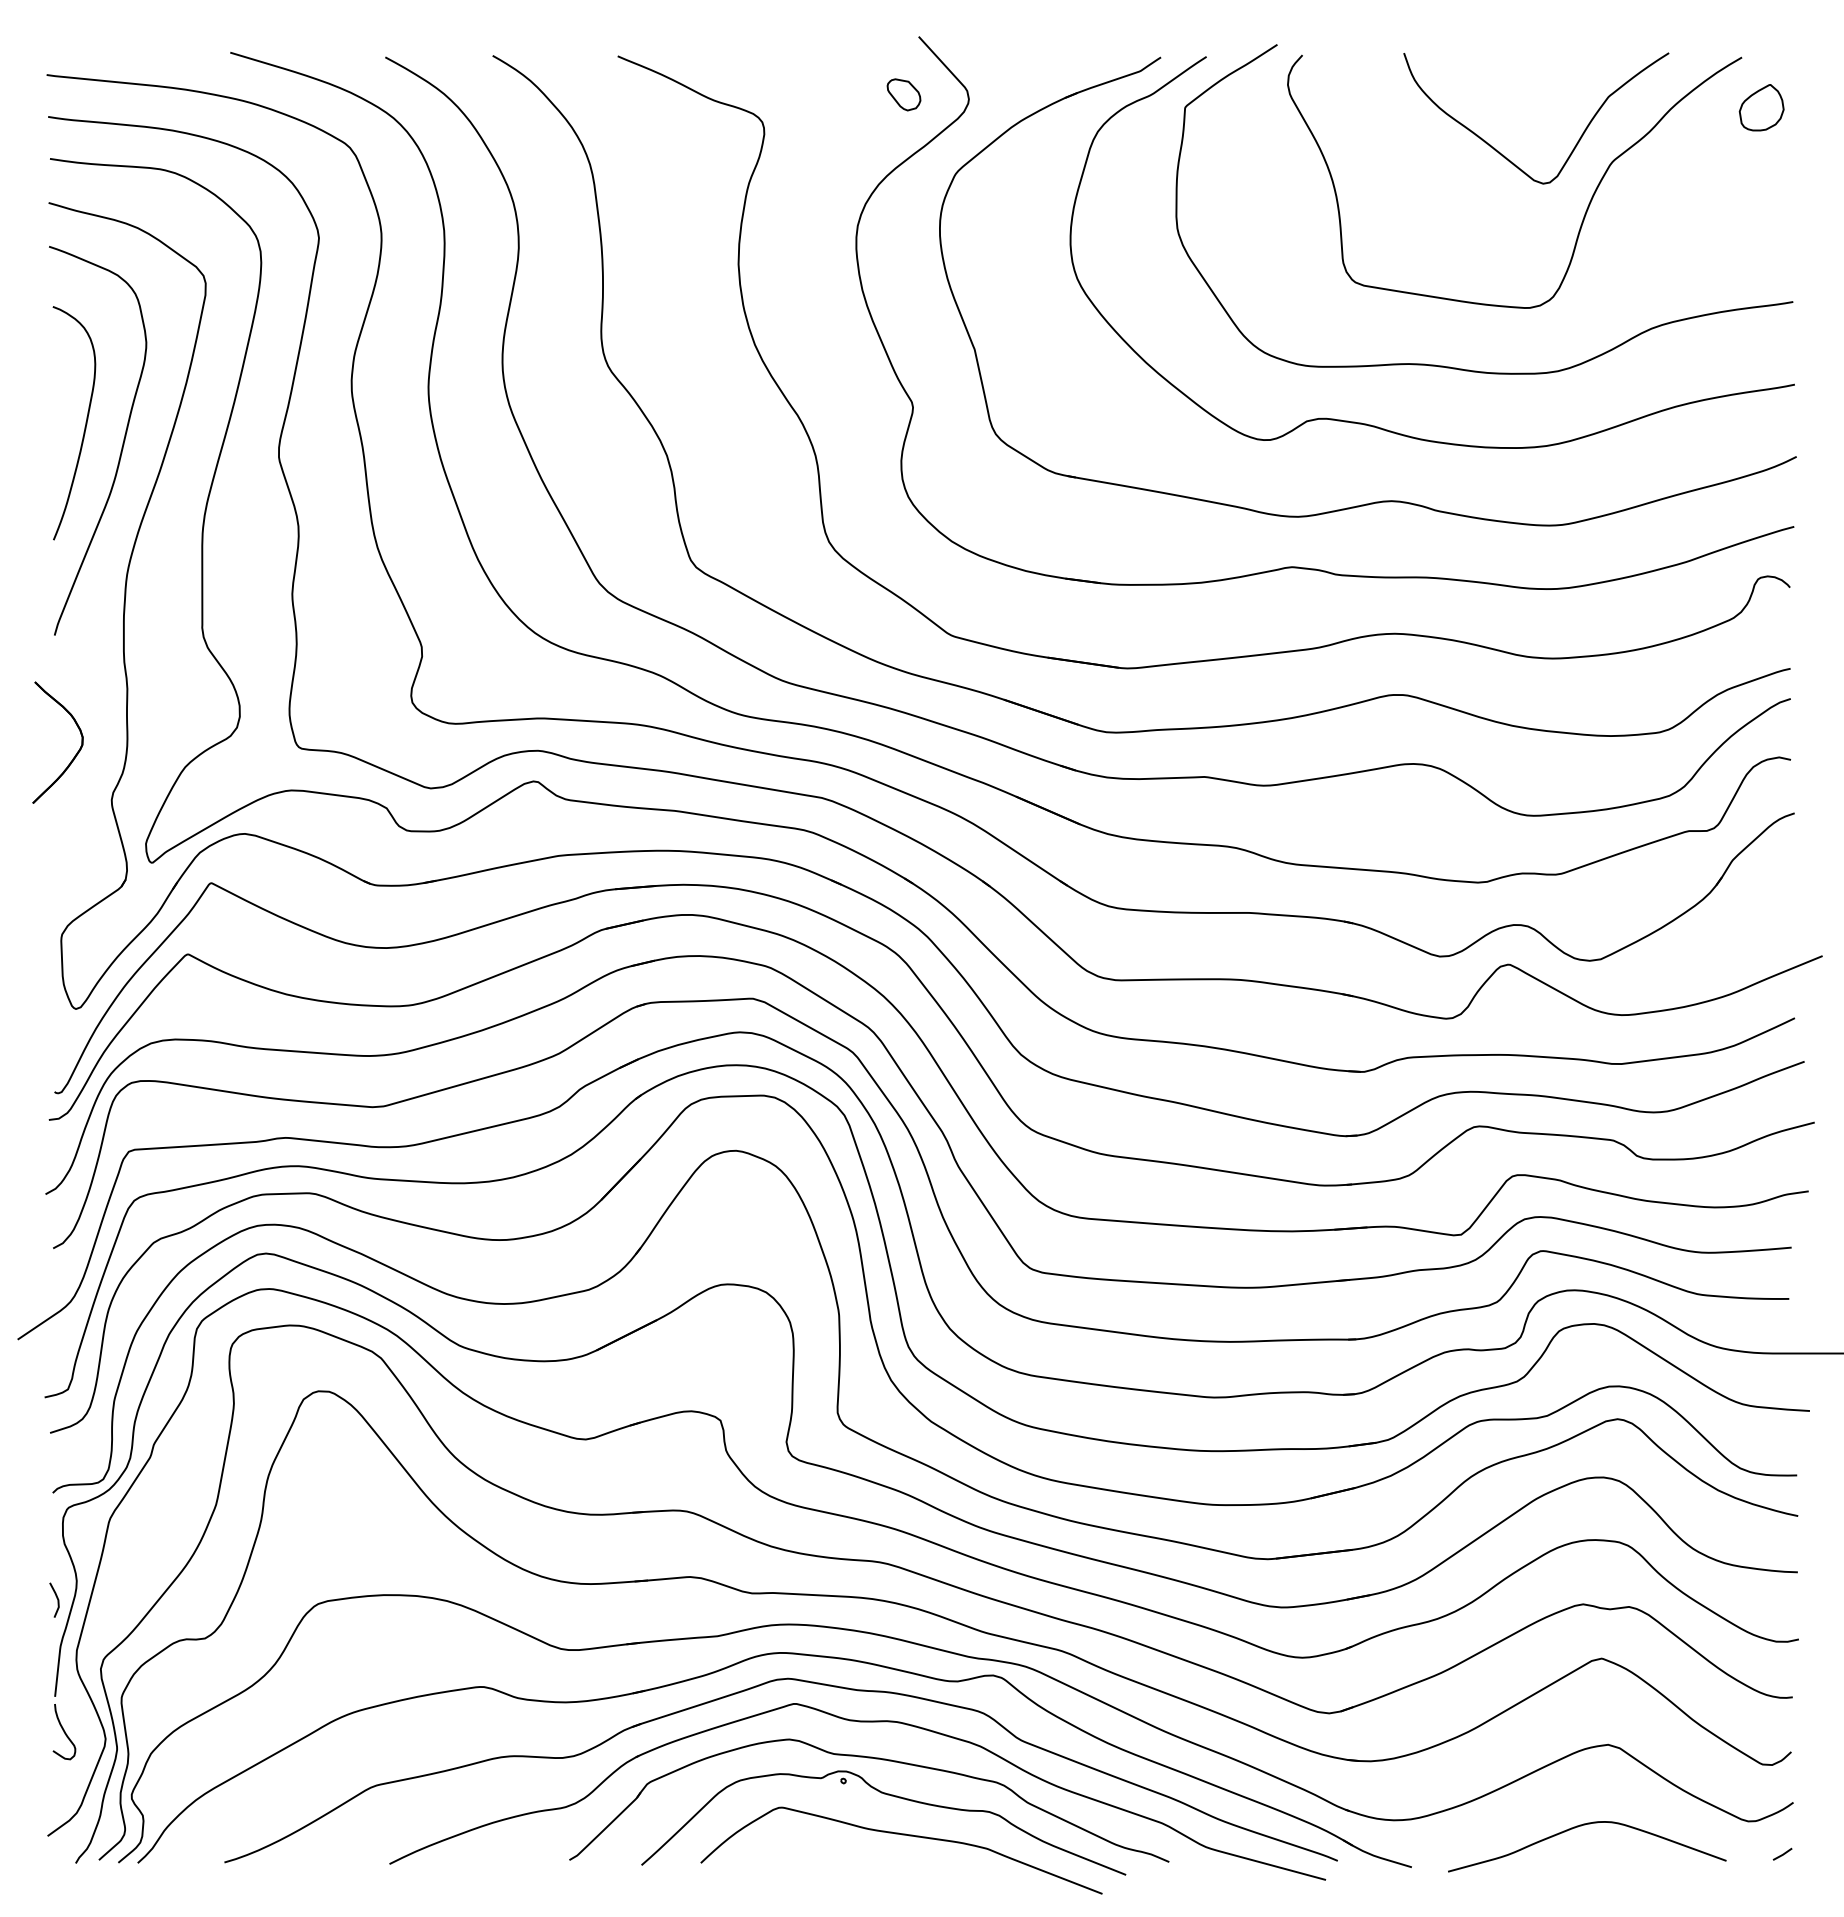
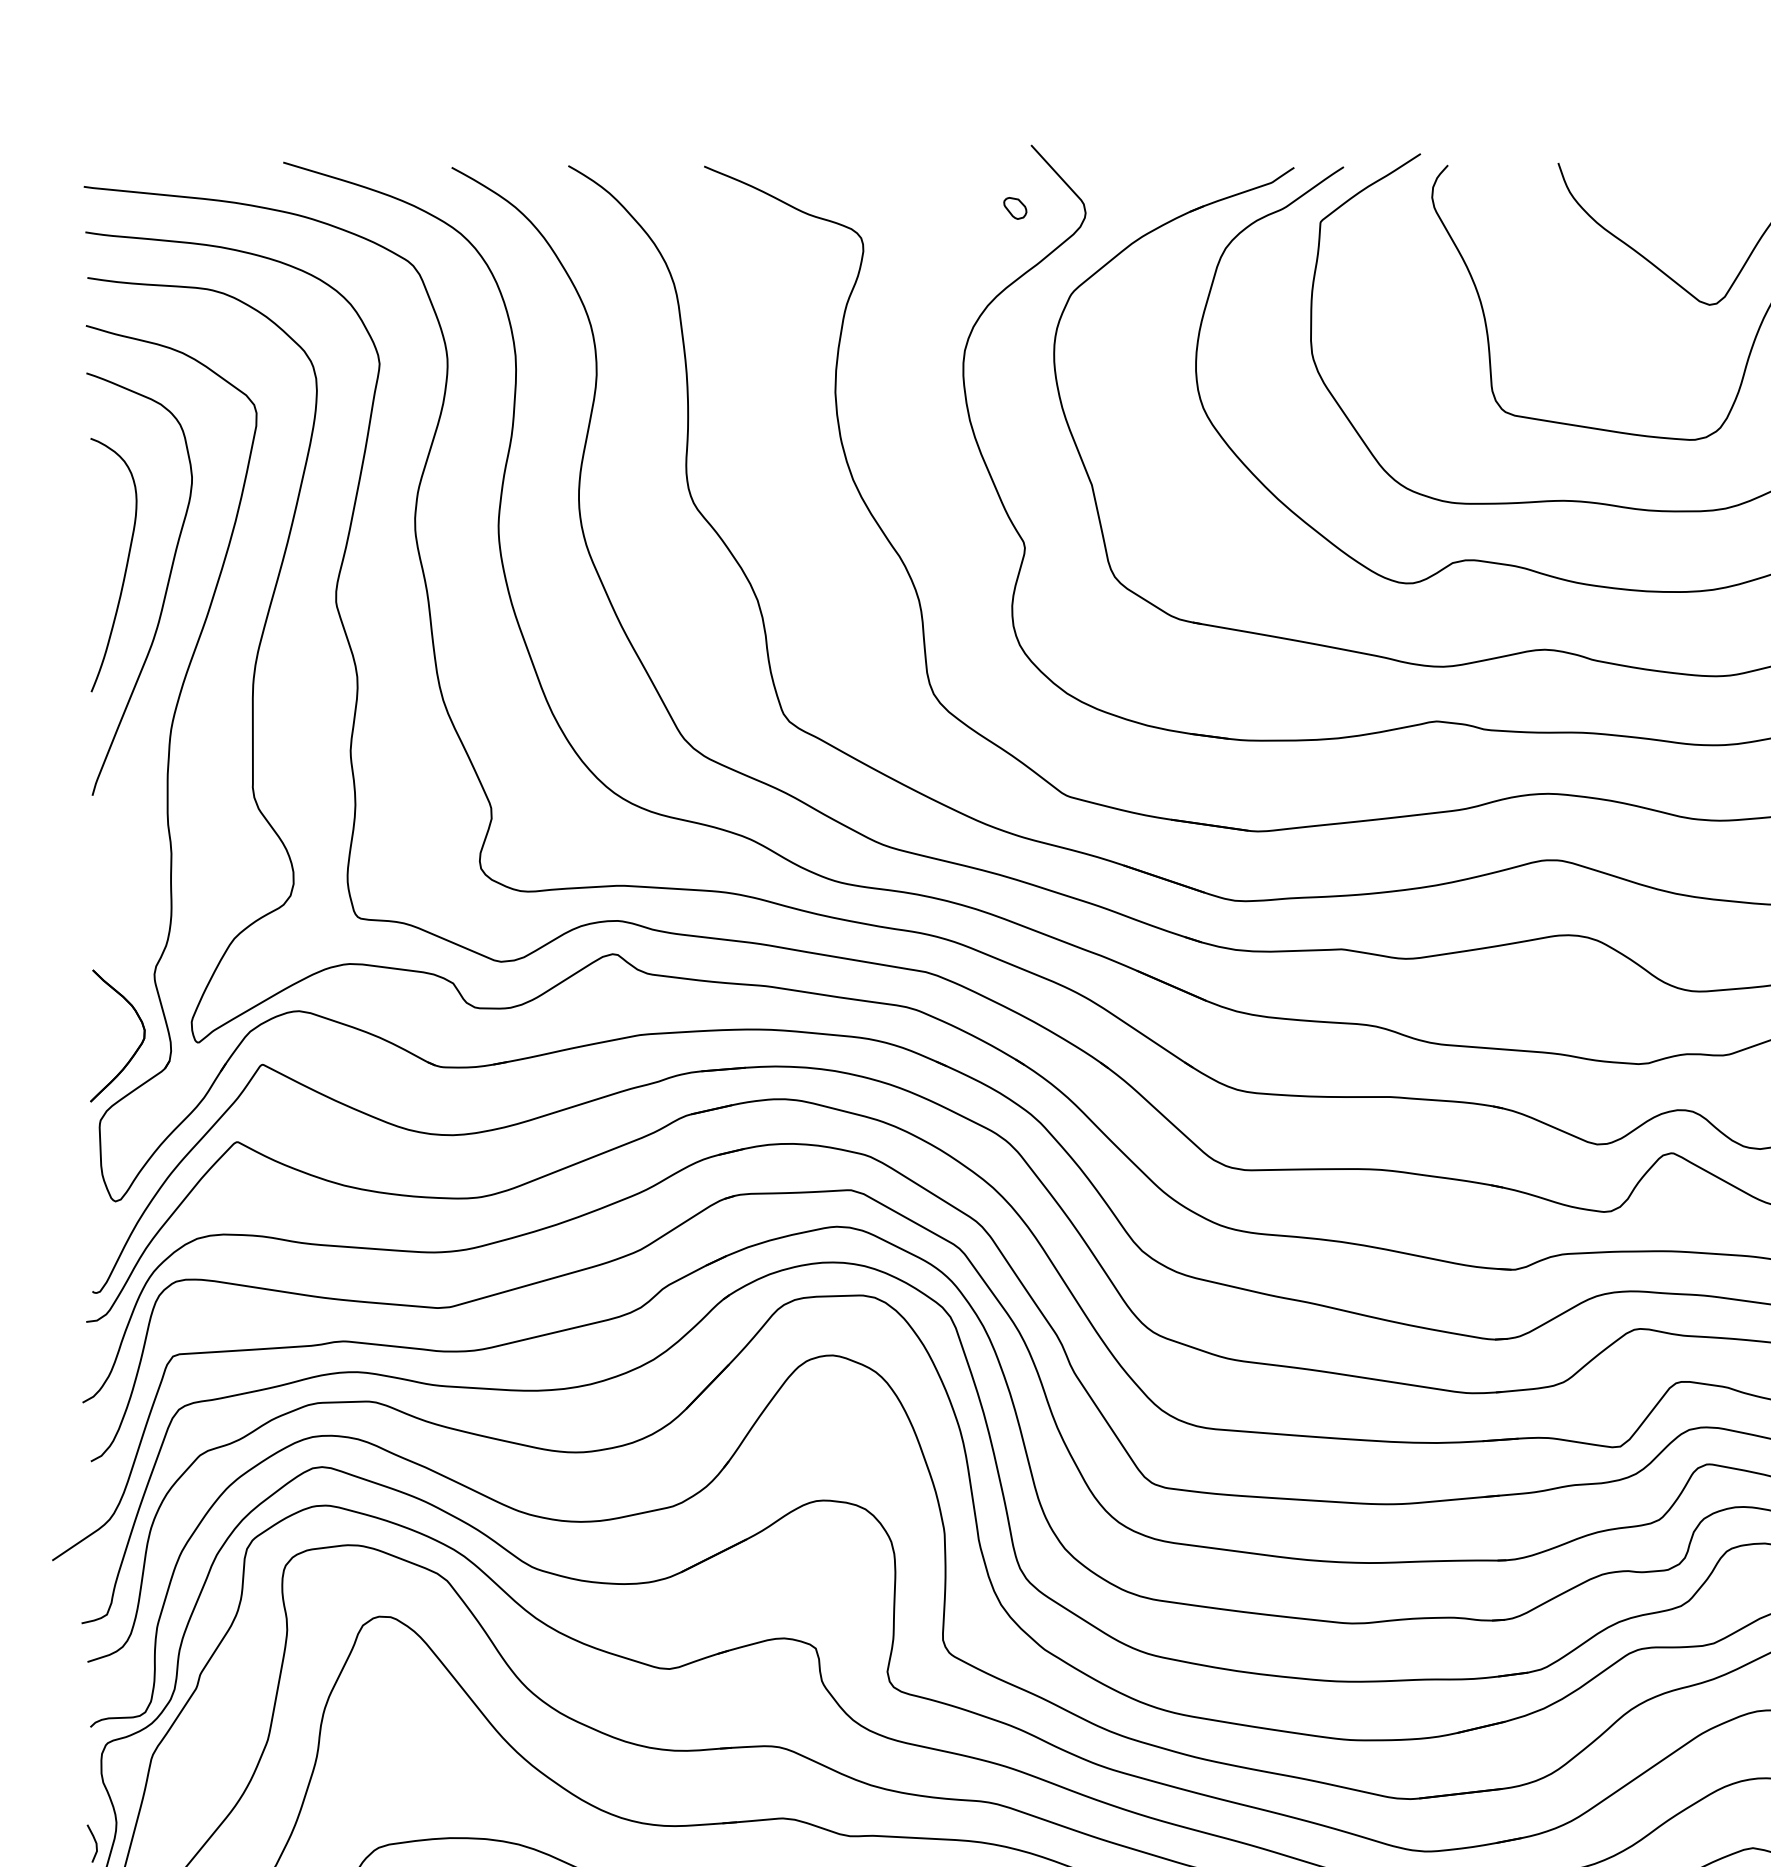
part: (904, 94) -> (1015, 207), size x0.62
part: (75, 754) -> (136, 1048), moved

